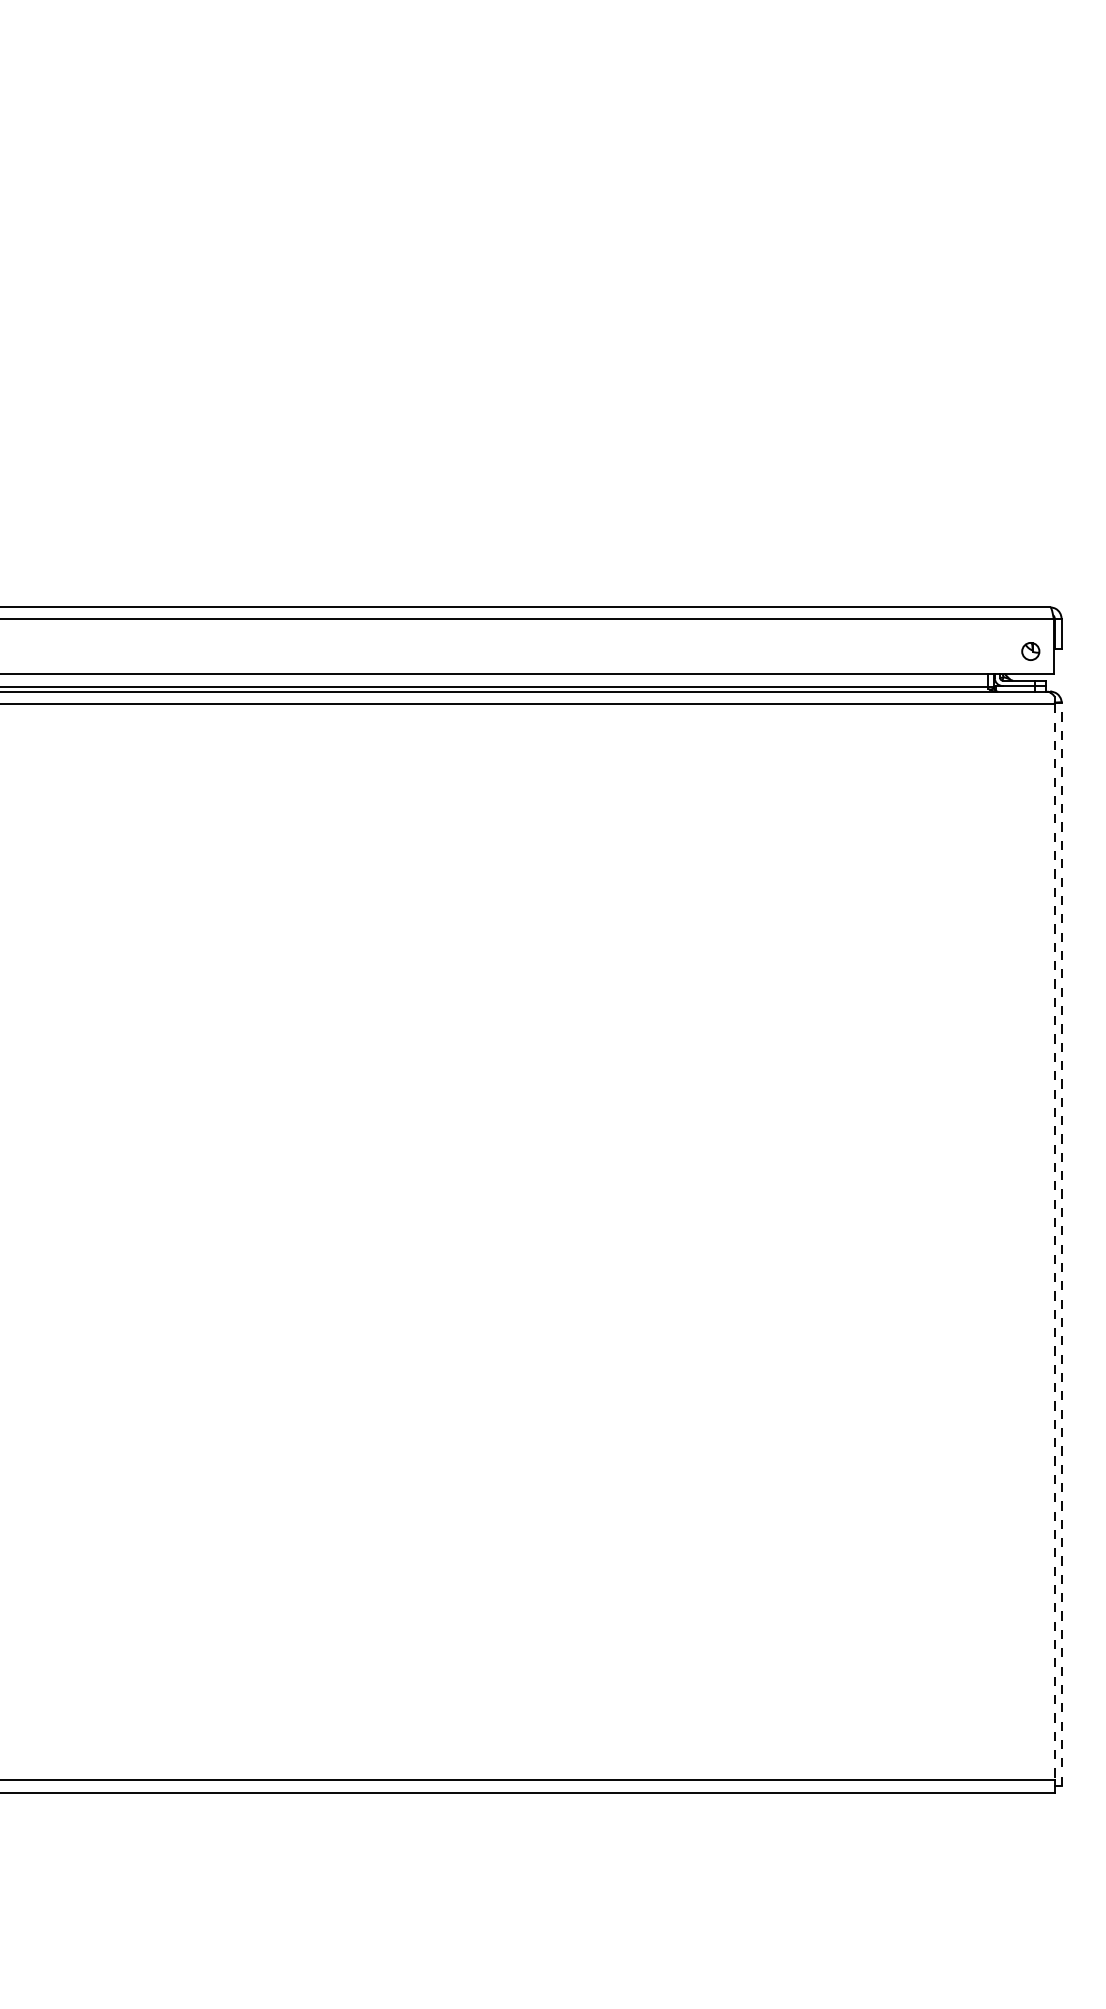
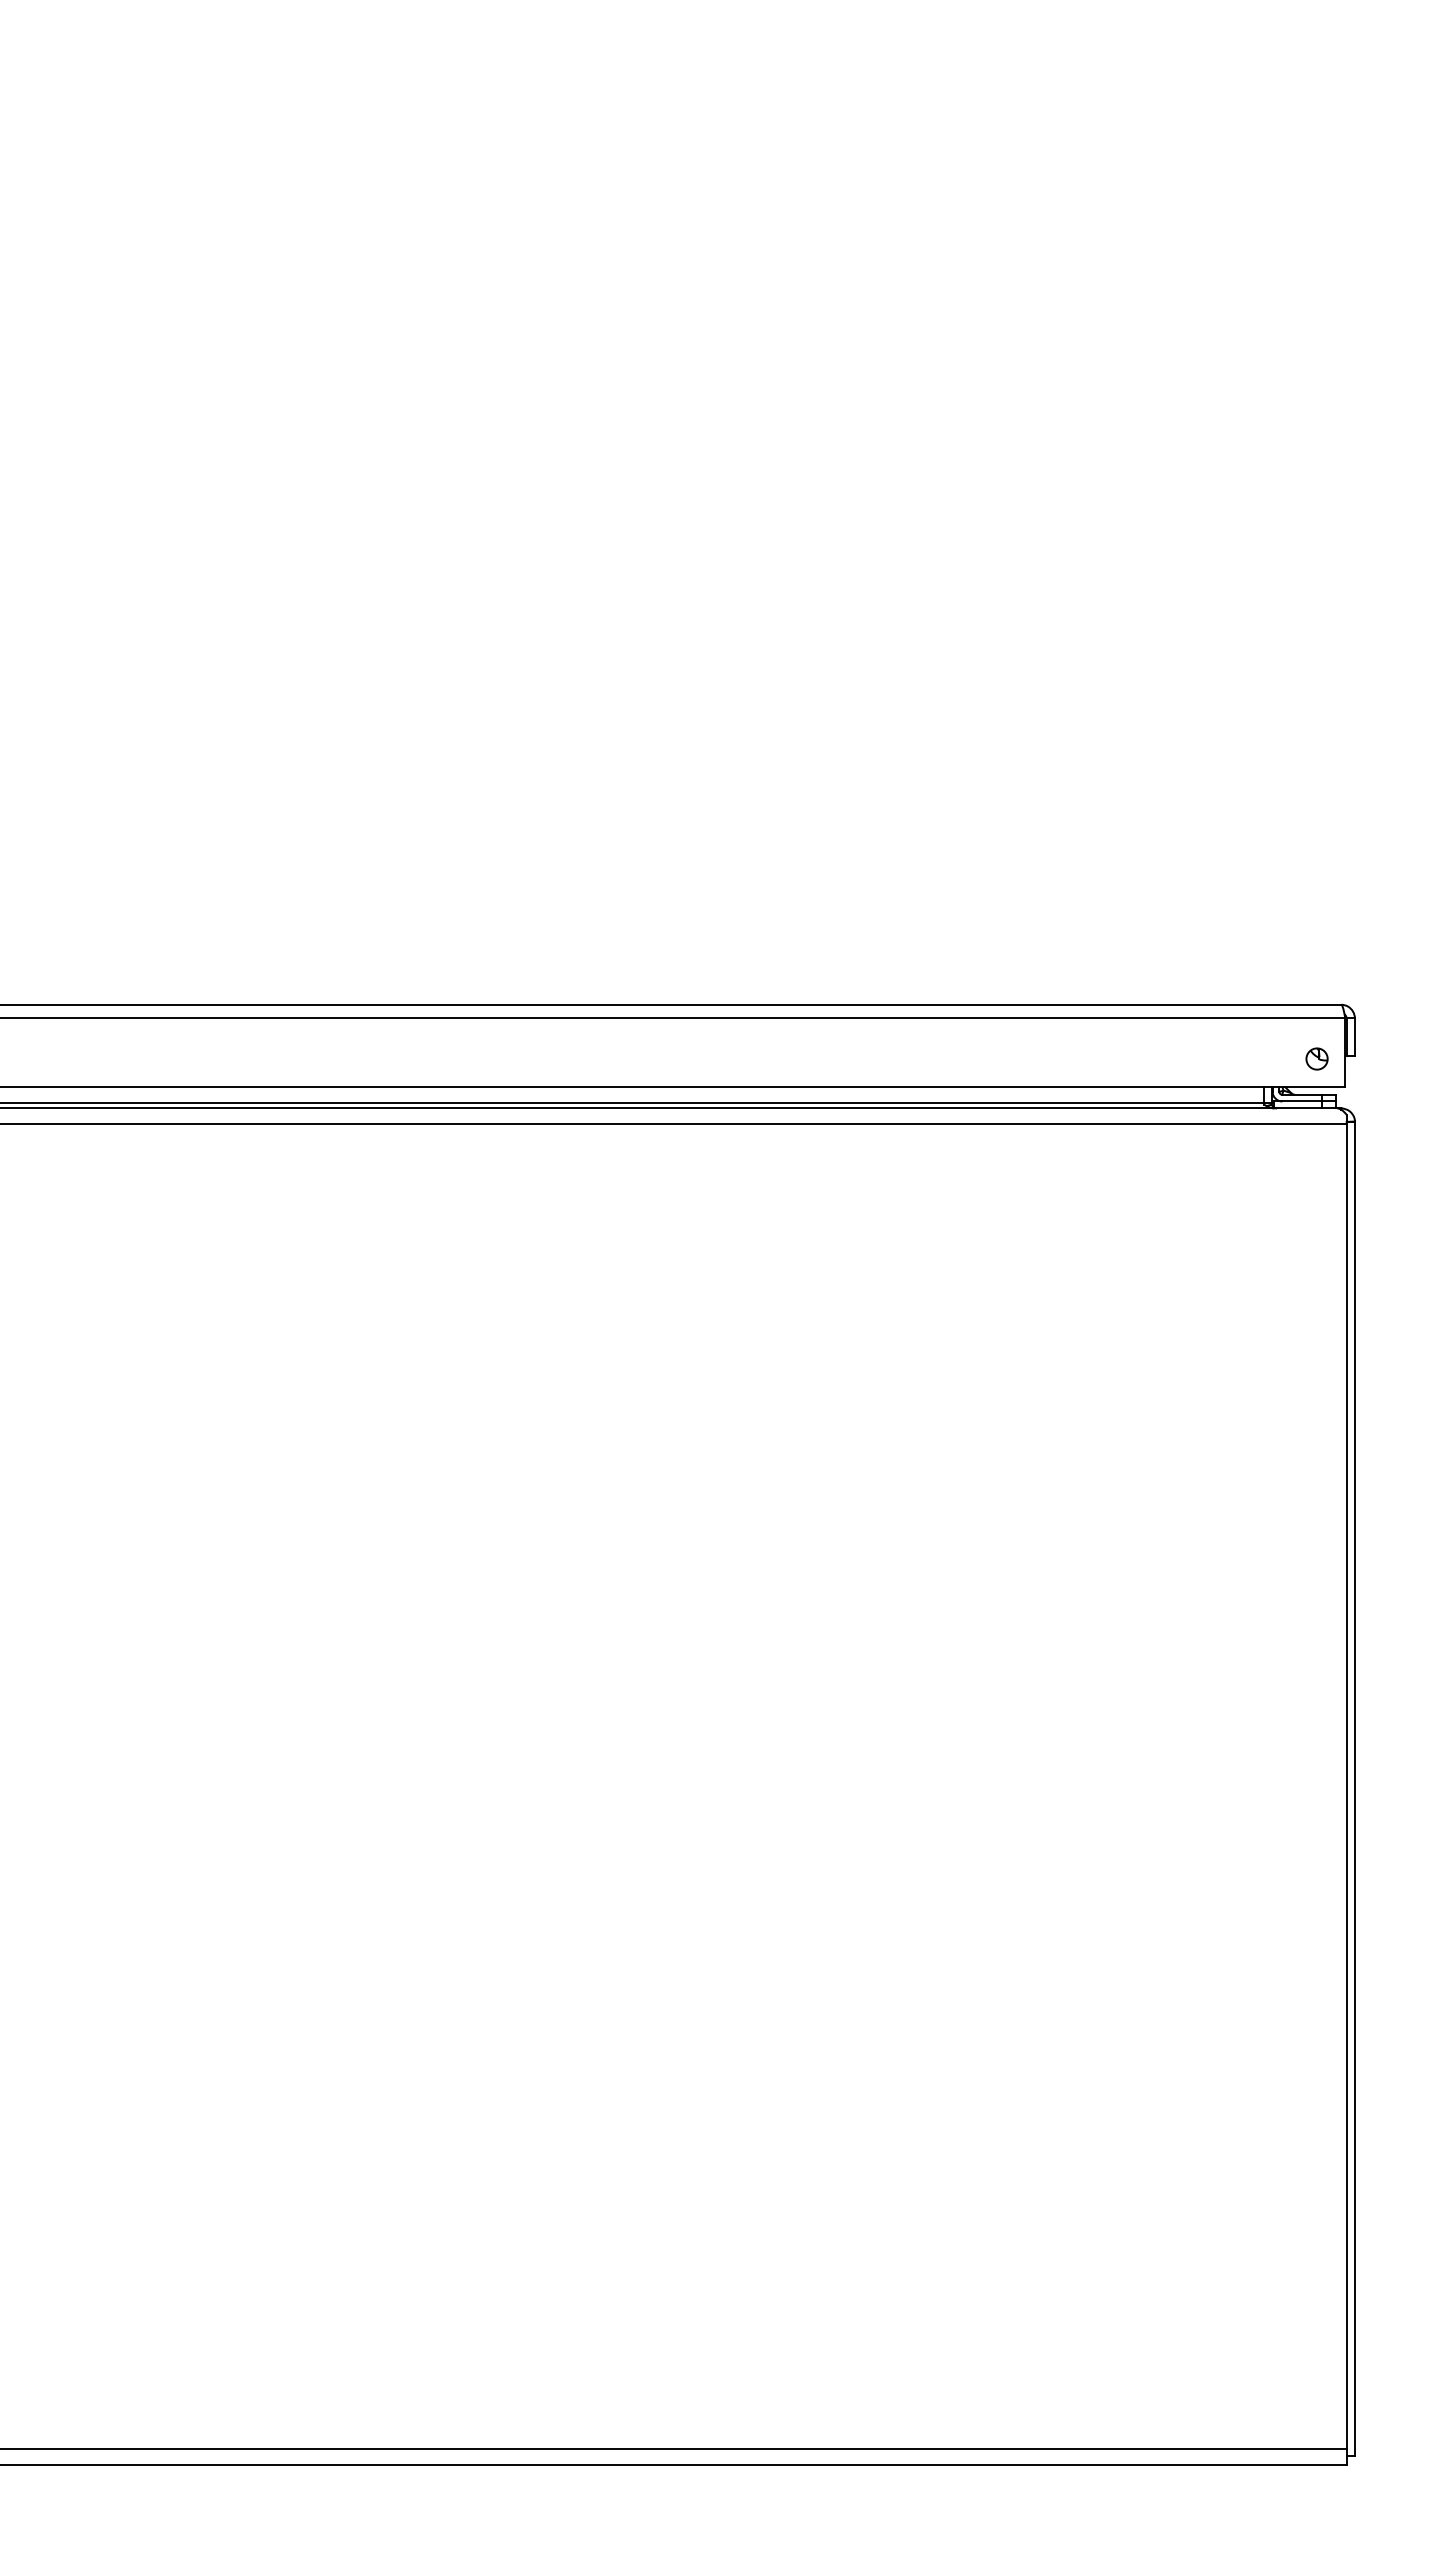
line: (1054, 1242) -> (1346, 1786), dashed -> solid
line: (1062, 1243) -> (1355, 1788), dashed -> solid

